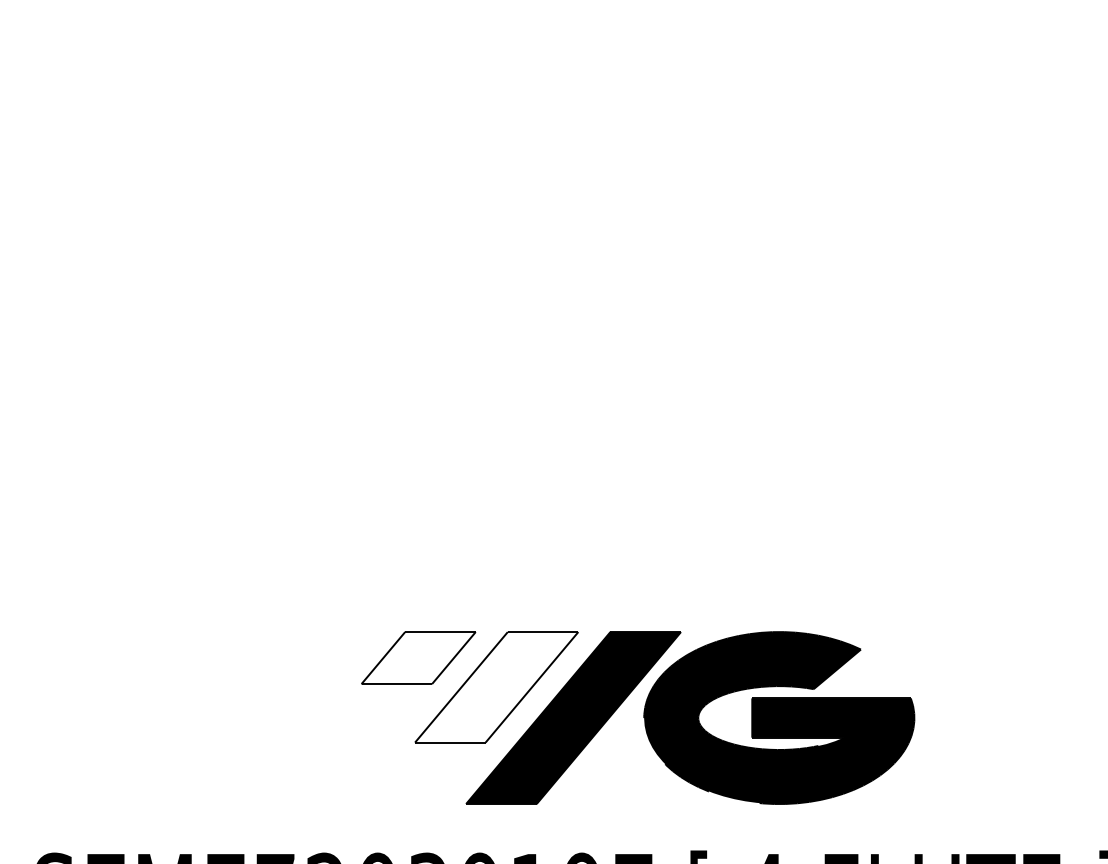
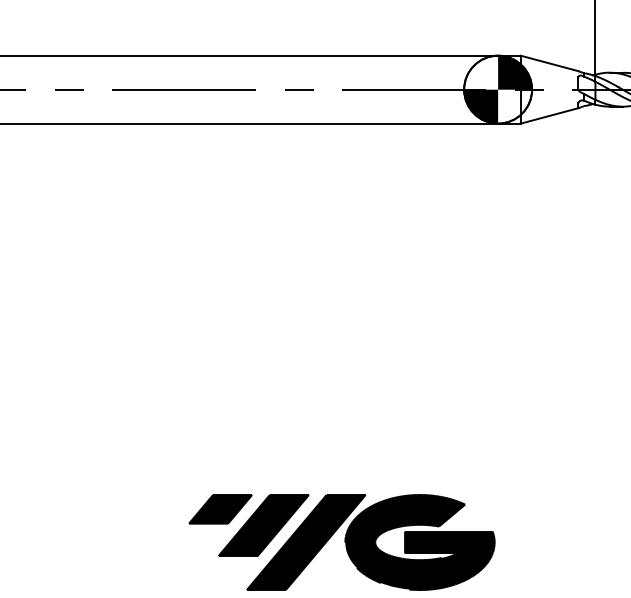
fill: (418, 656) -> (220, 508), added
fill: (496, 687) -> (263, 525), added

